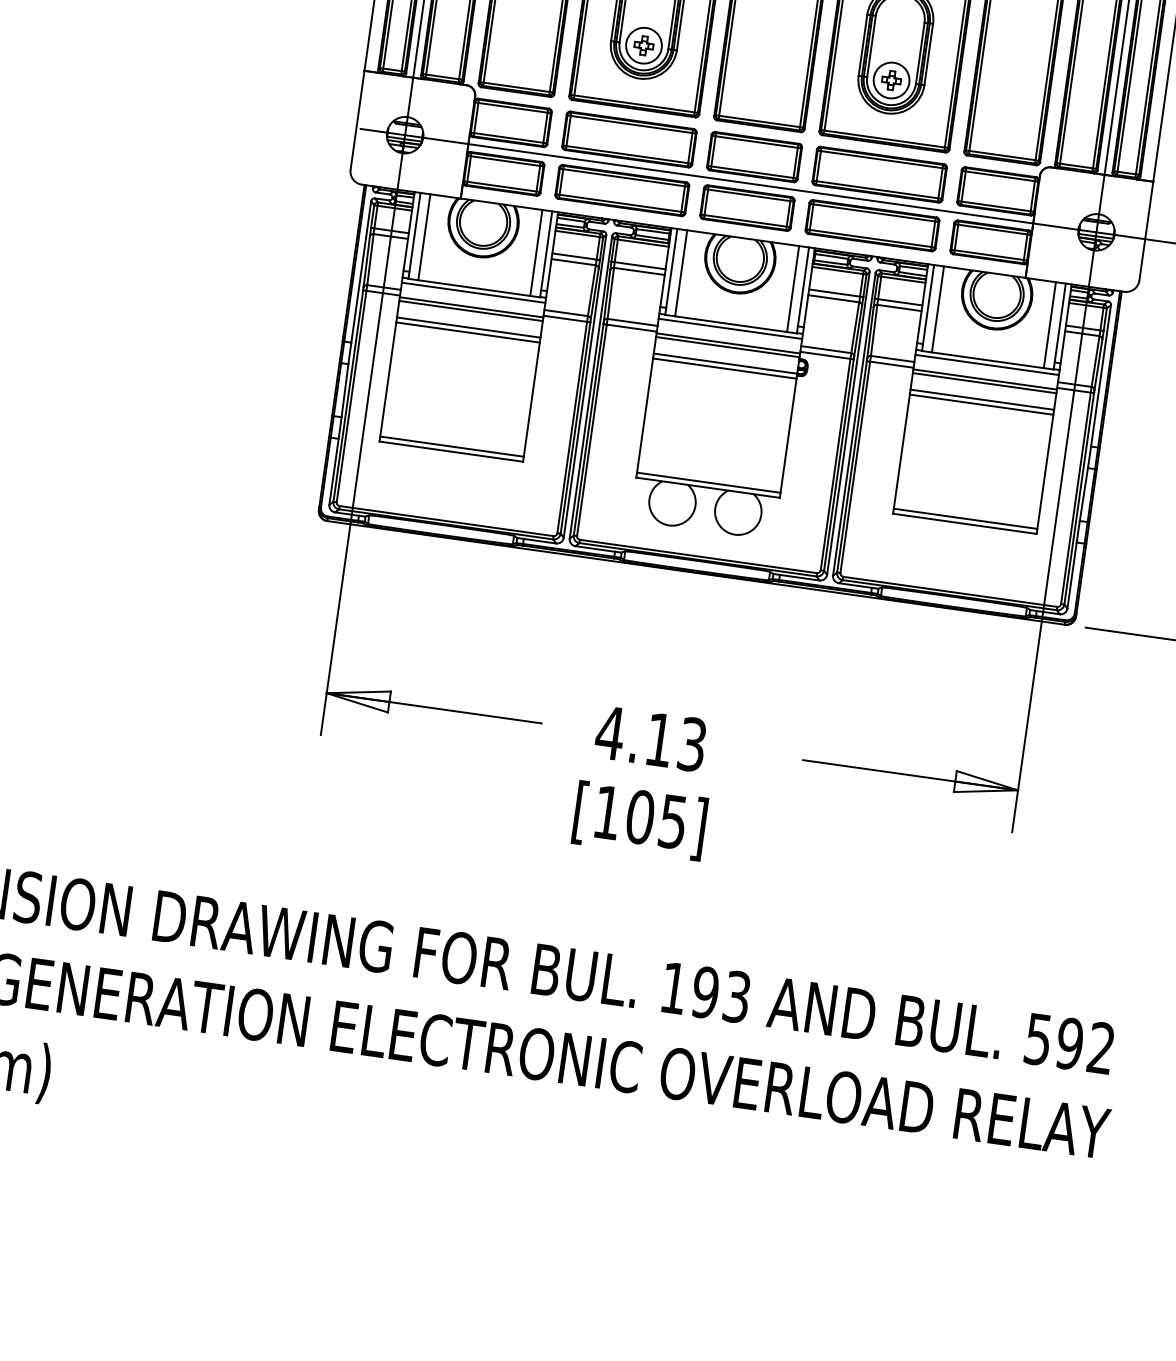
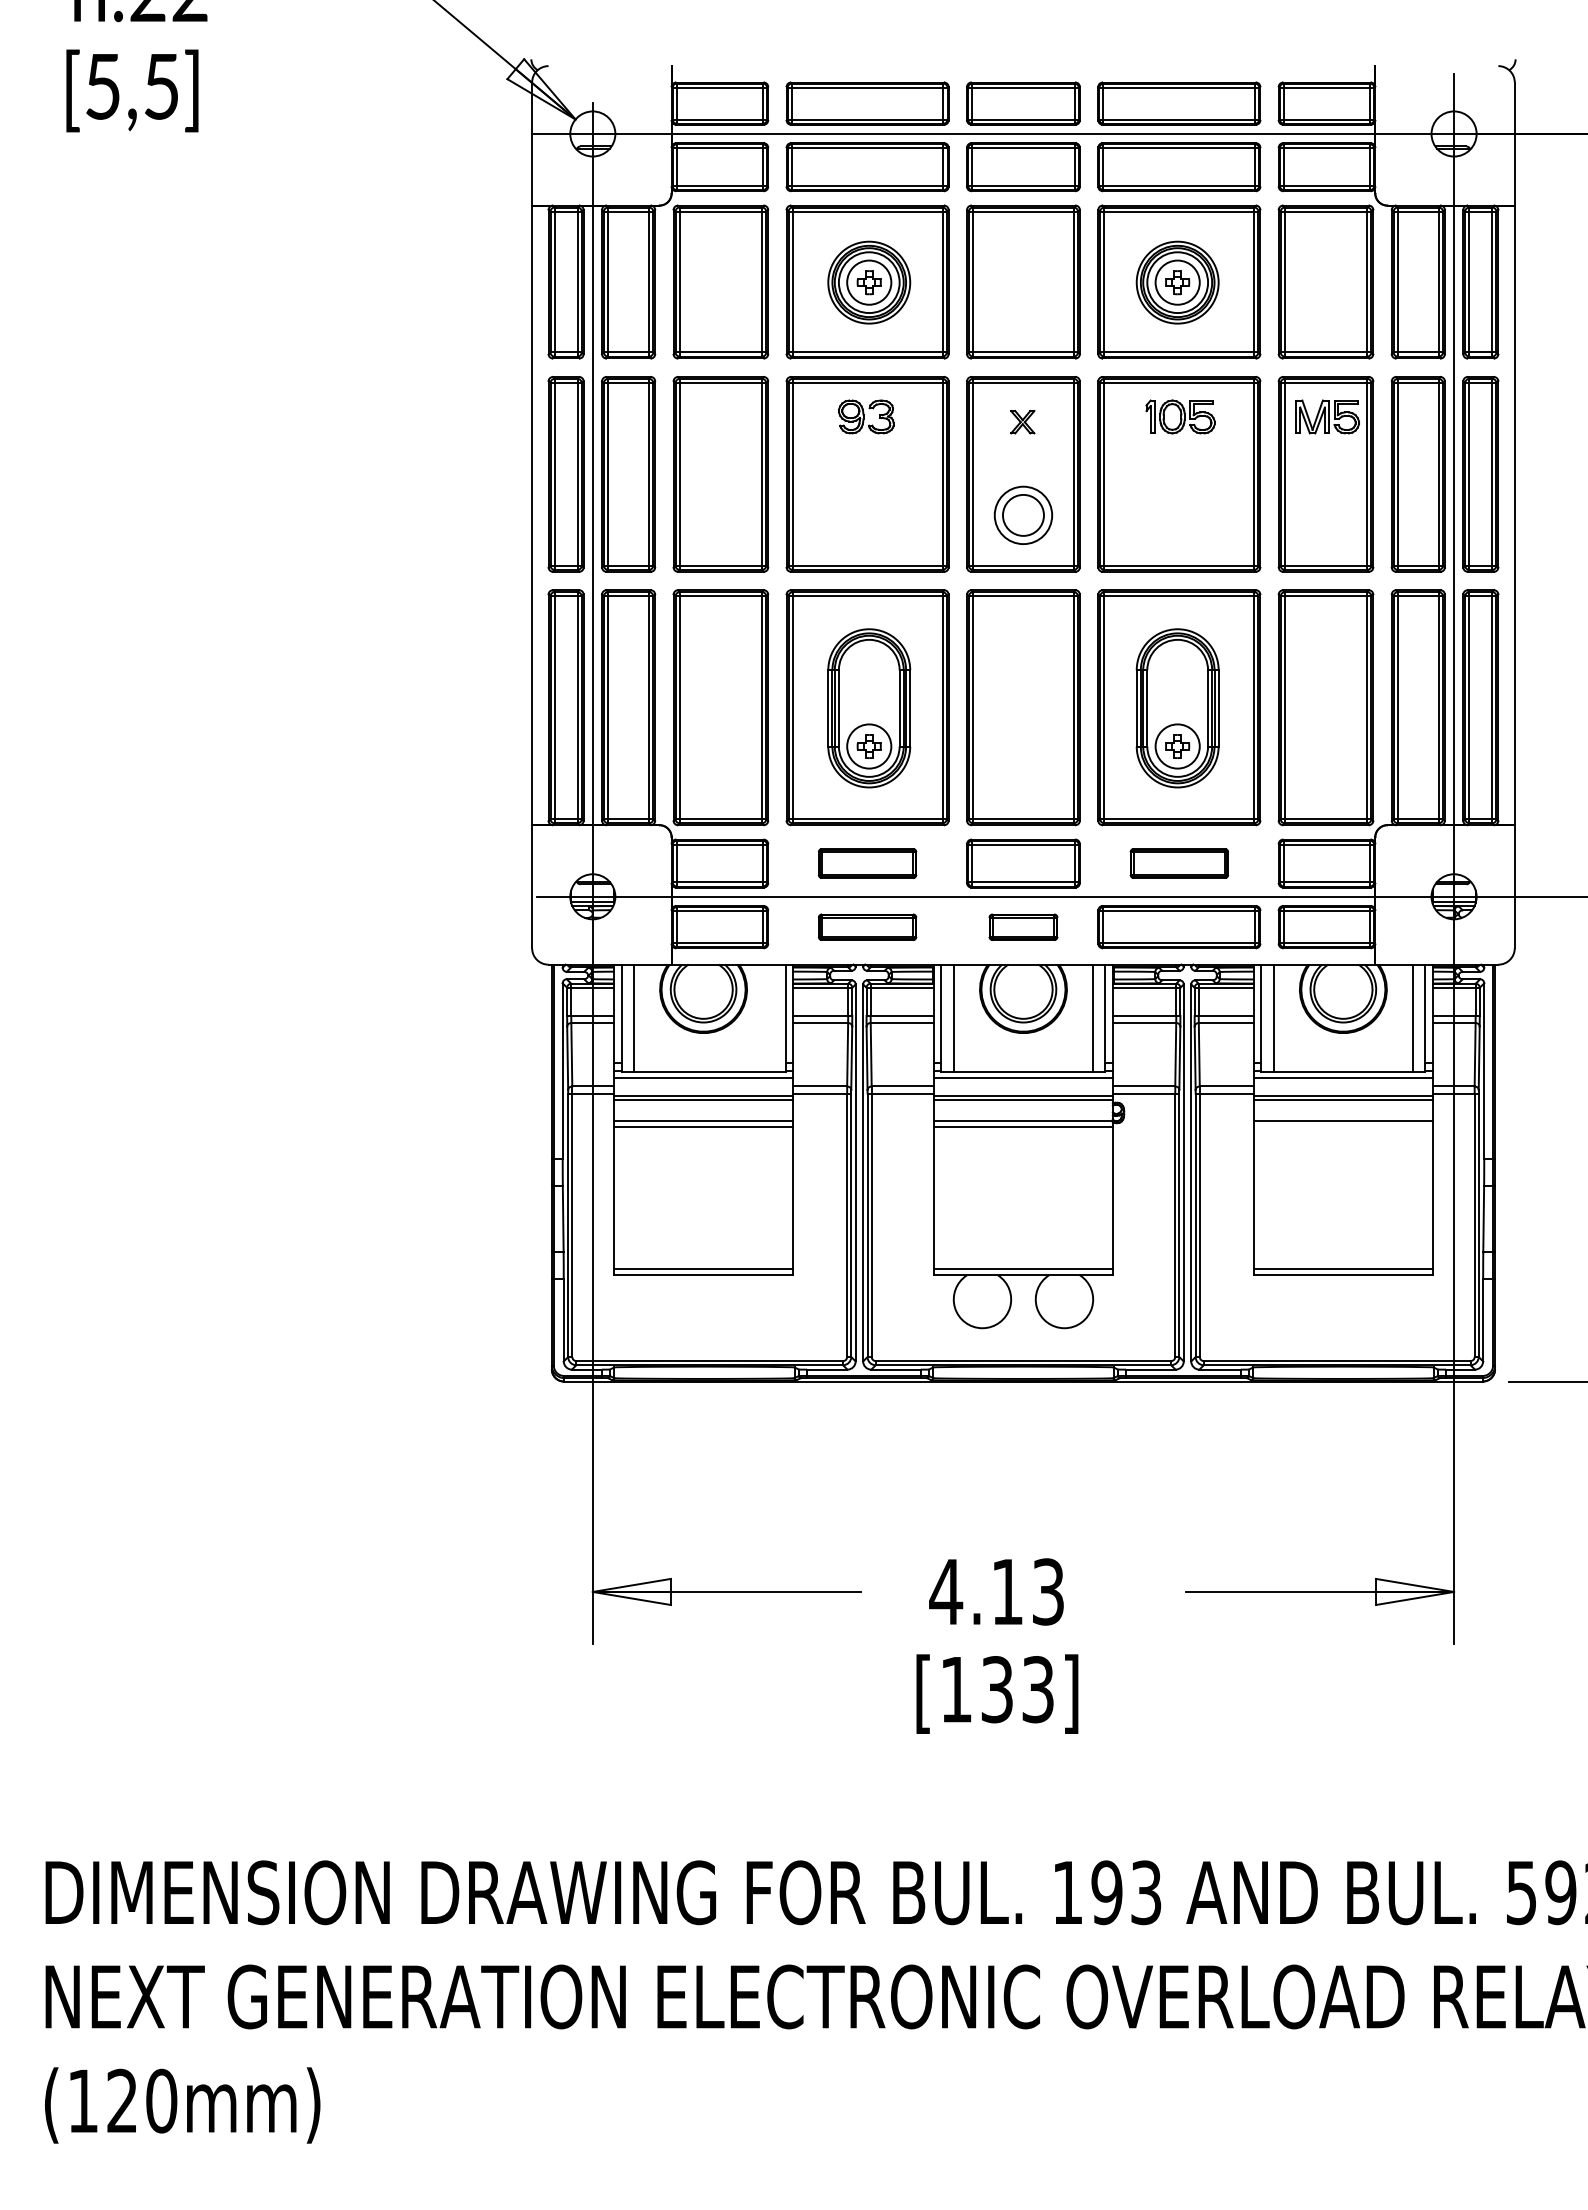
part: (629, 139) -> (867, 863), size x0.6
part: (879, 174) -> (1179, 863), size x0.6
part: (622, 190) -> (867, 927), size x0.6
part: (747, 208) -> (1023, 927), size x0.6
line: (536, 252) -> (773, 1017), removed
line: (980, 404) -> (1342, 1127), removed
text: (656, 819) -> (1017, 1689), [105] -> [133]

